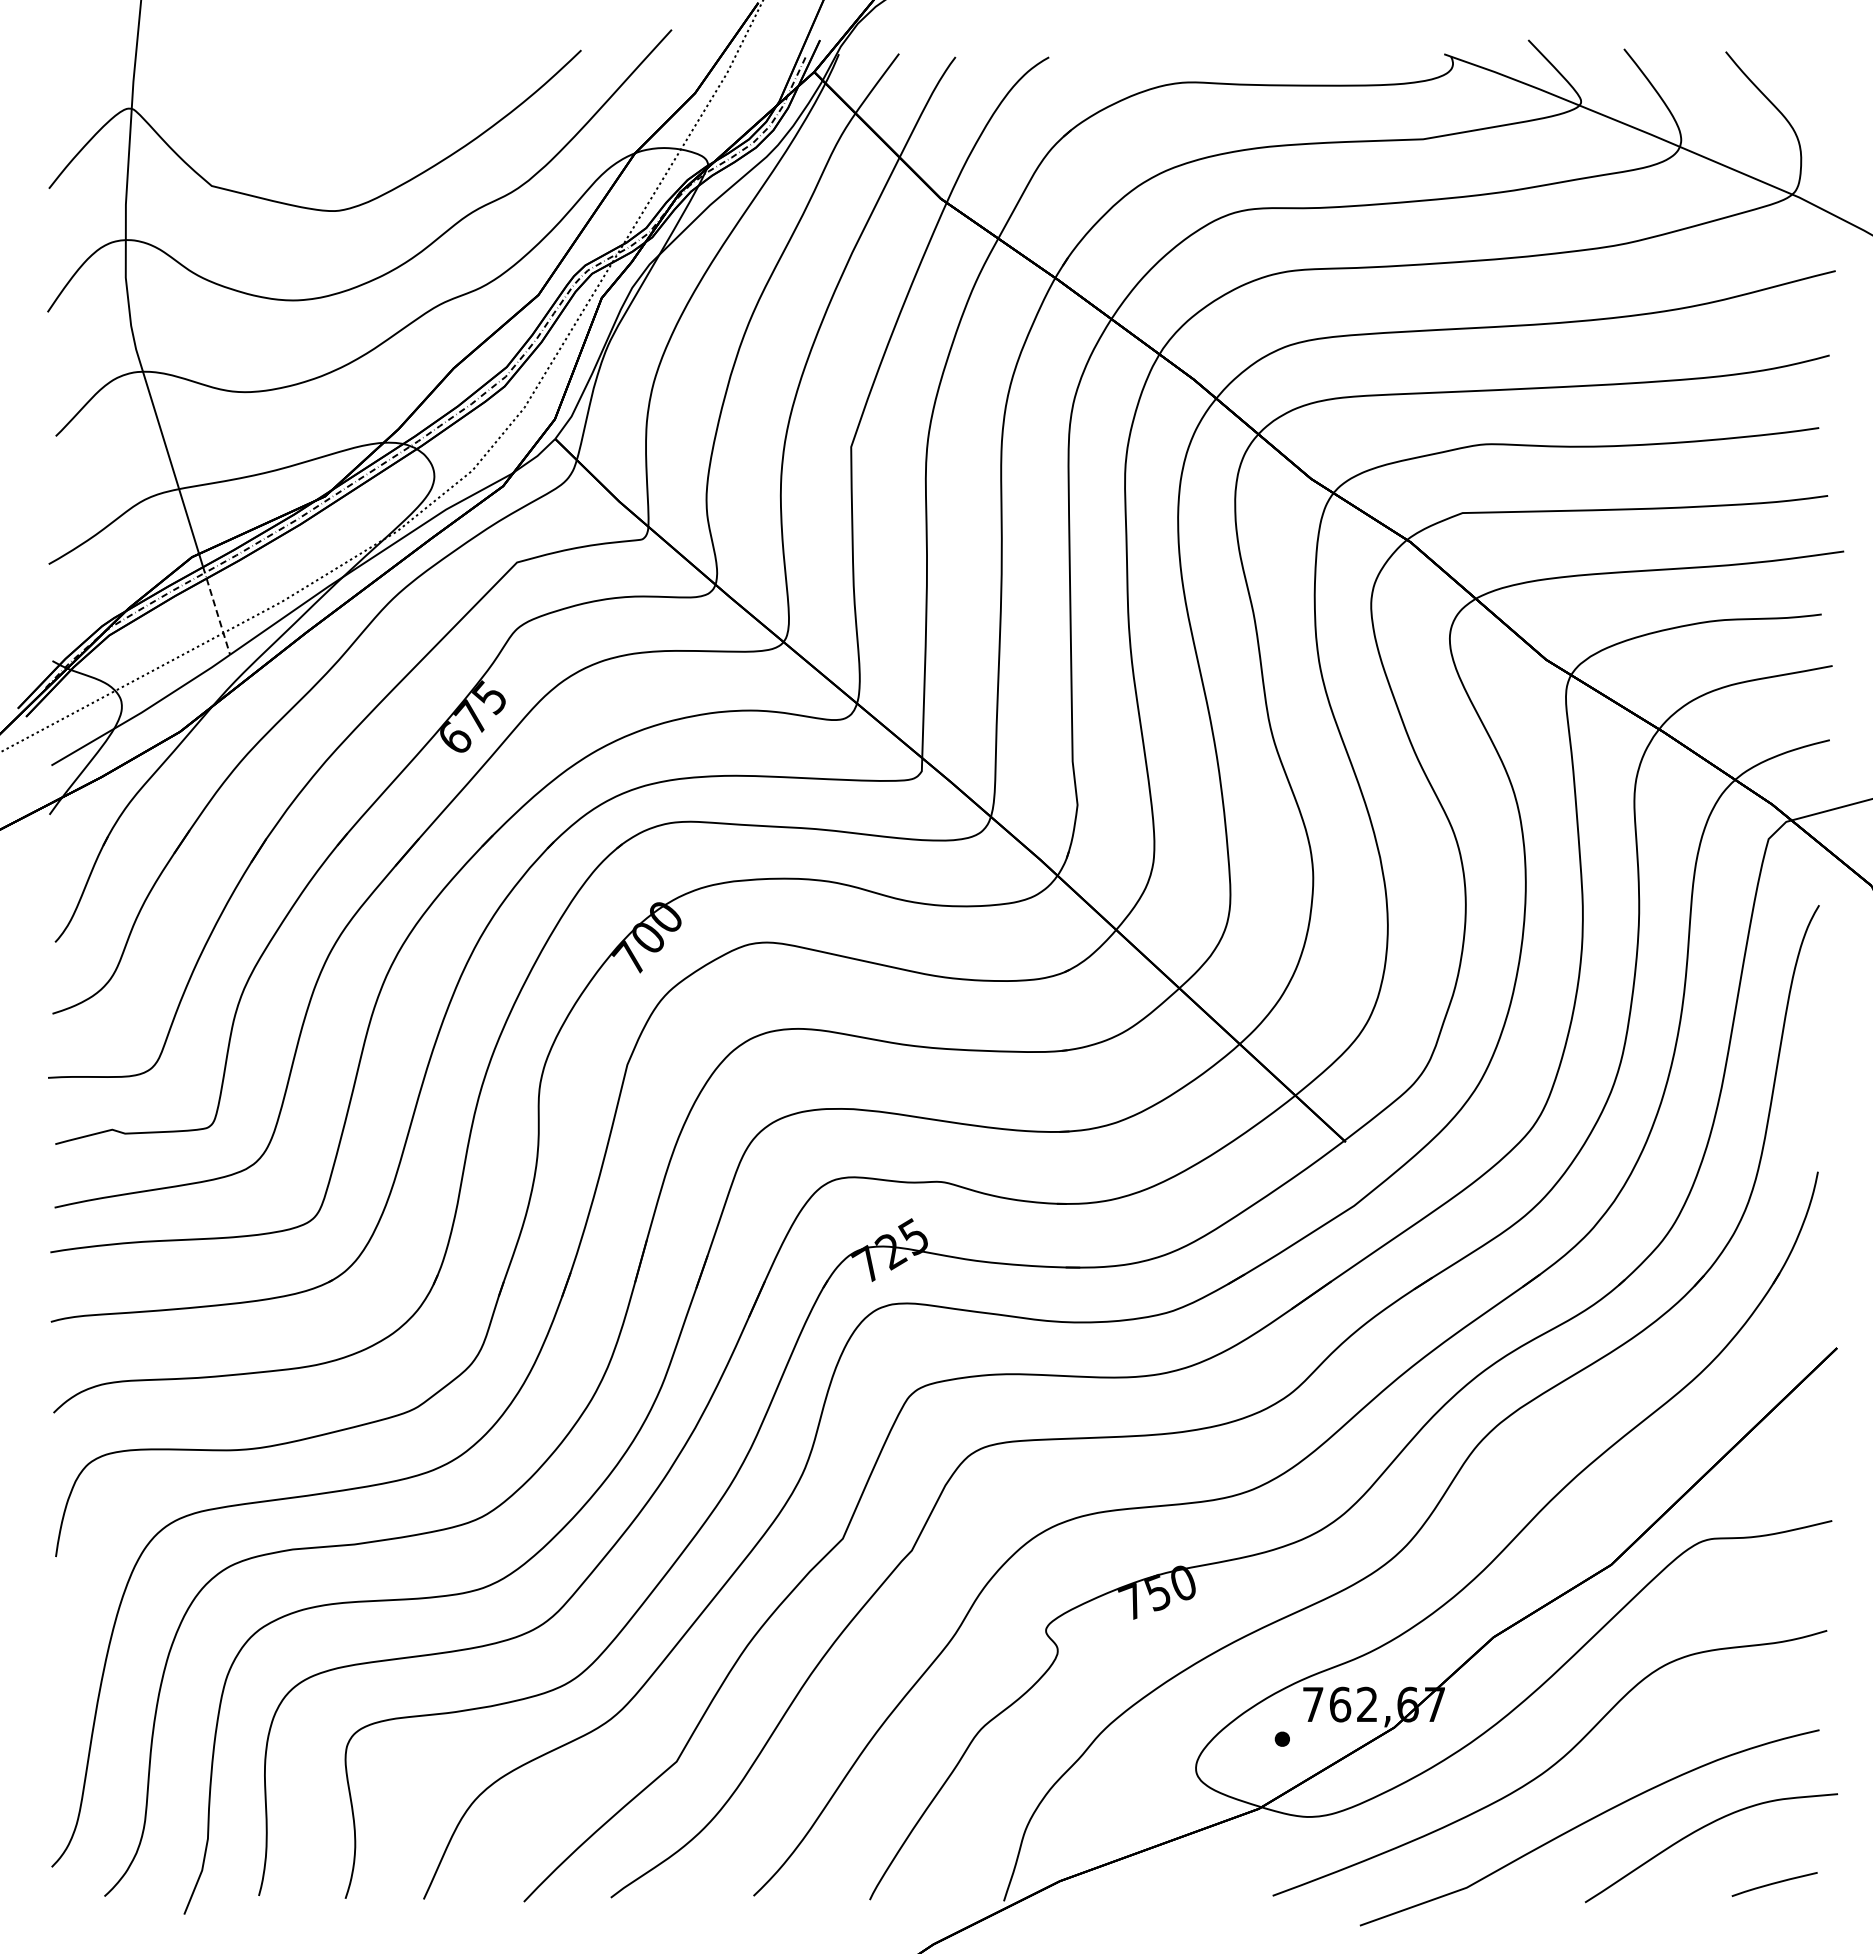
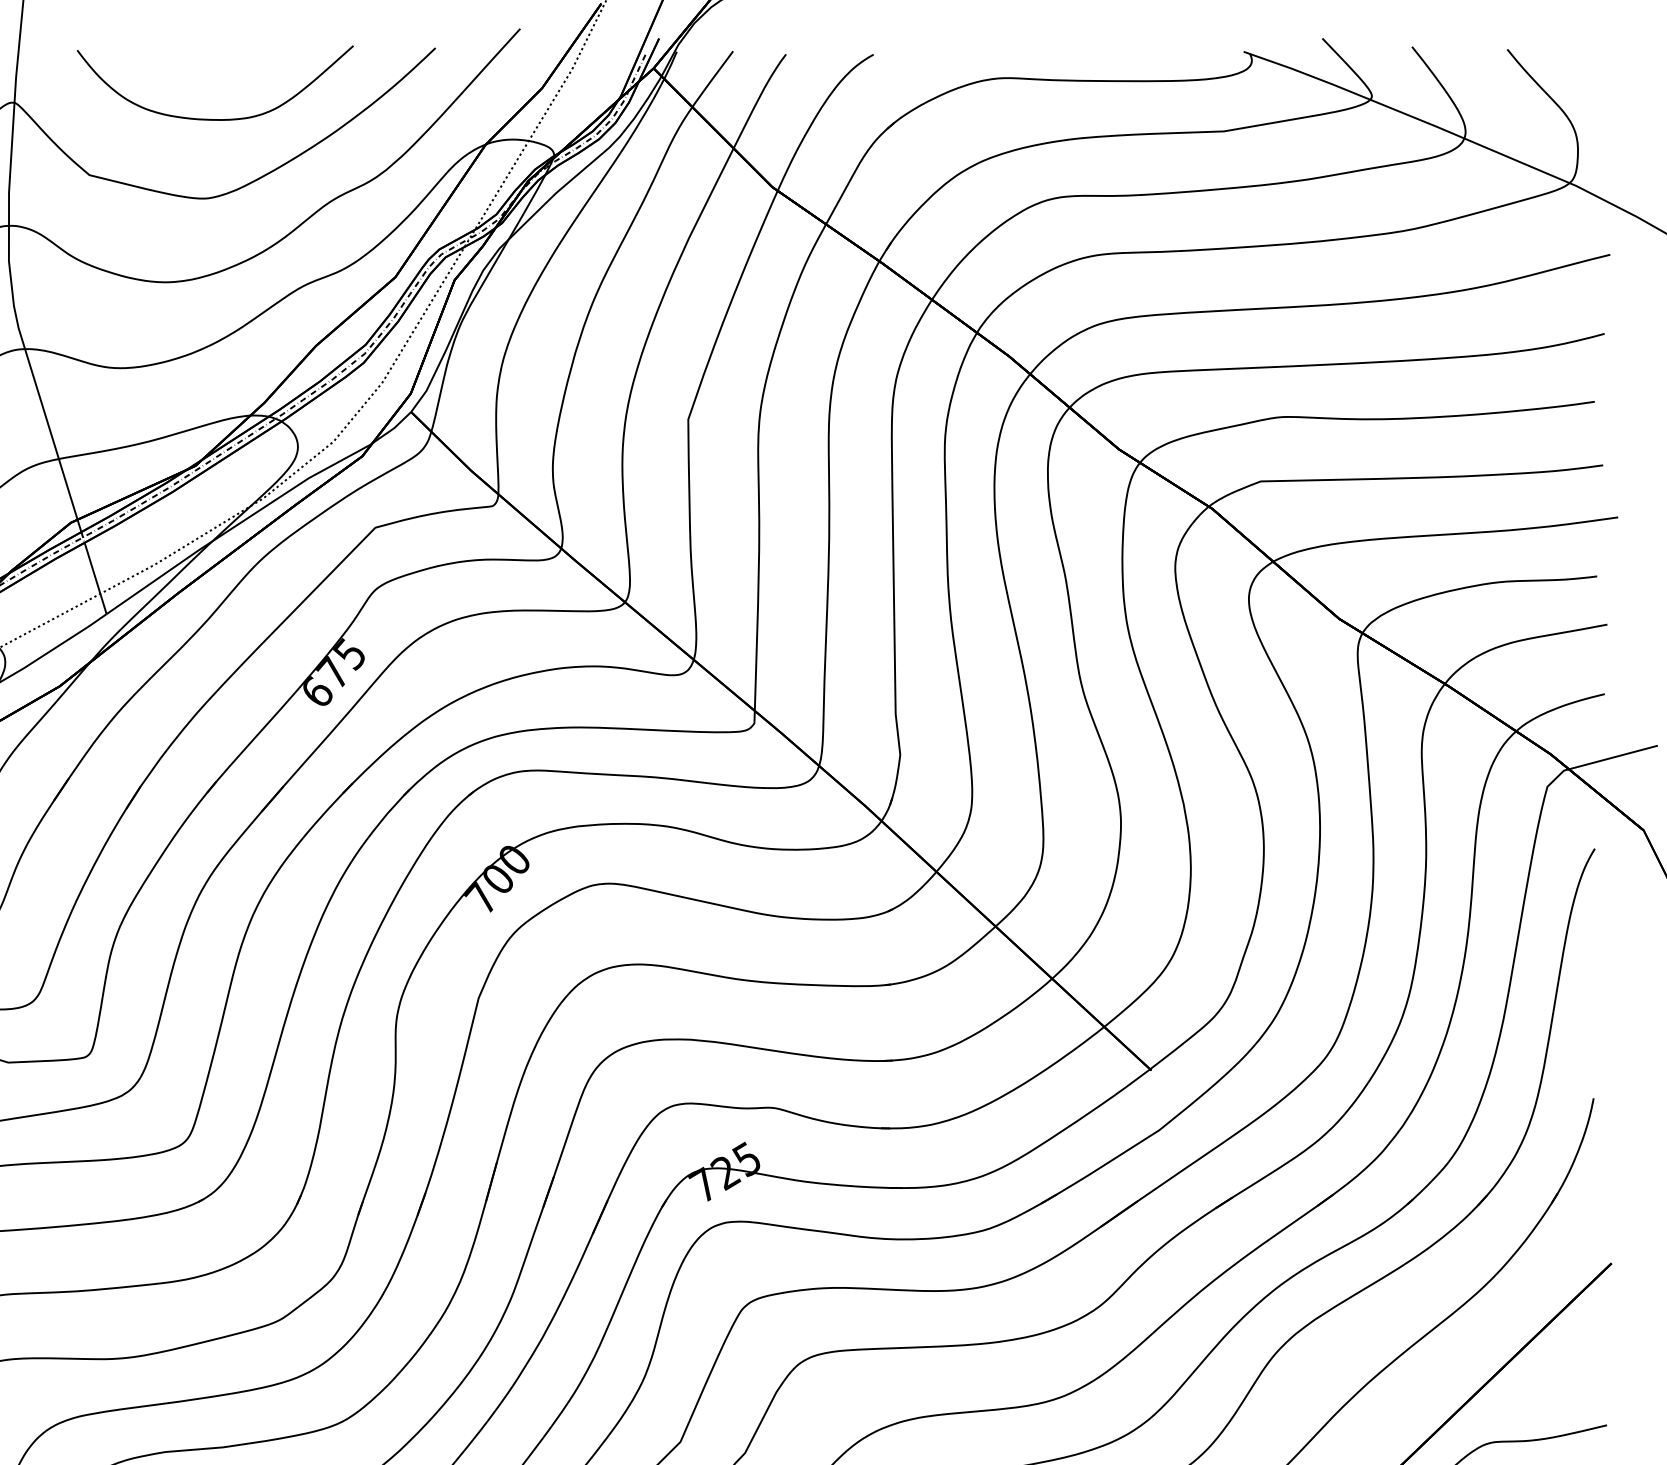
curve: (346, 126) -> (215, 119), added
line: (218, 616) -> (95, 578), dashed -> solid

